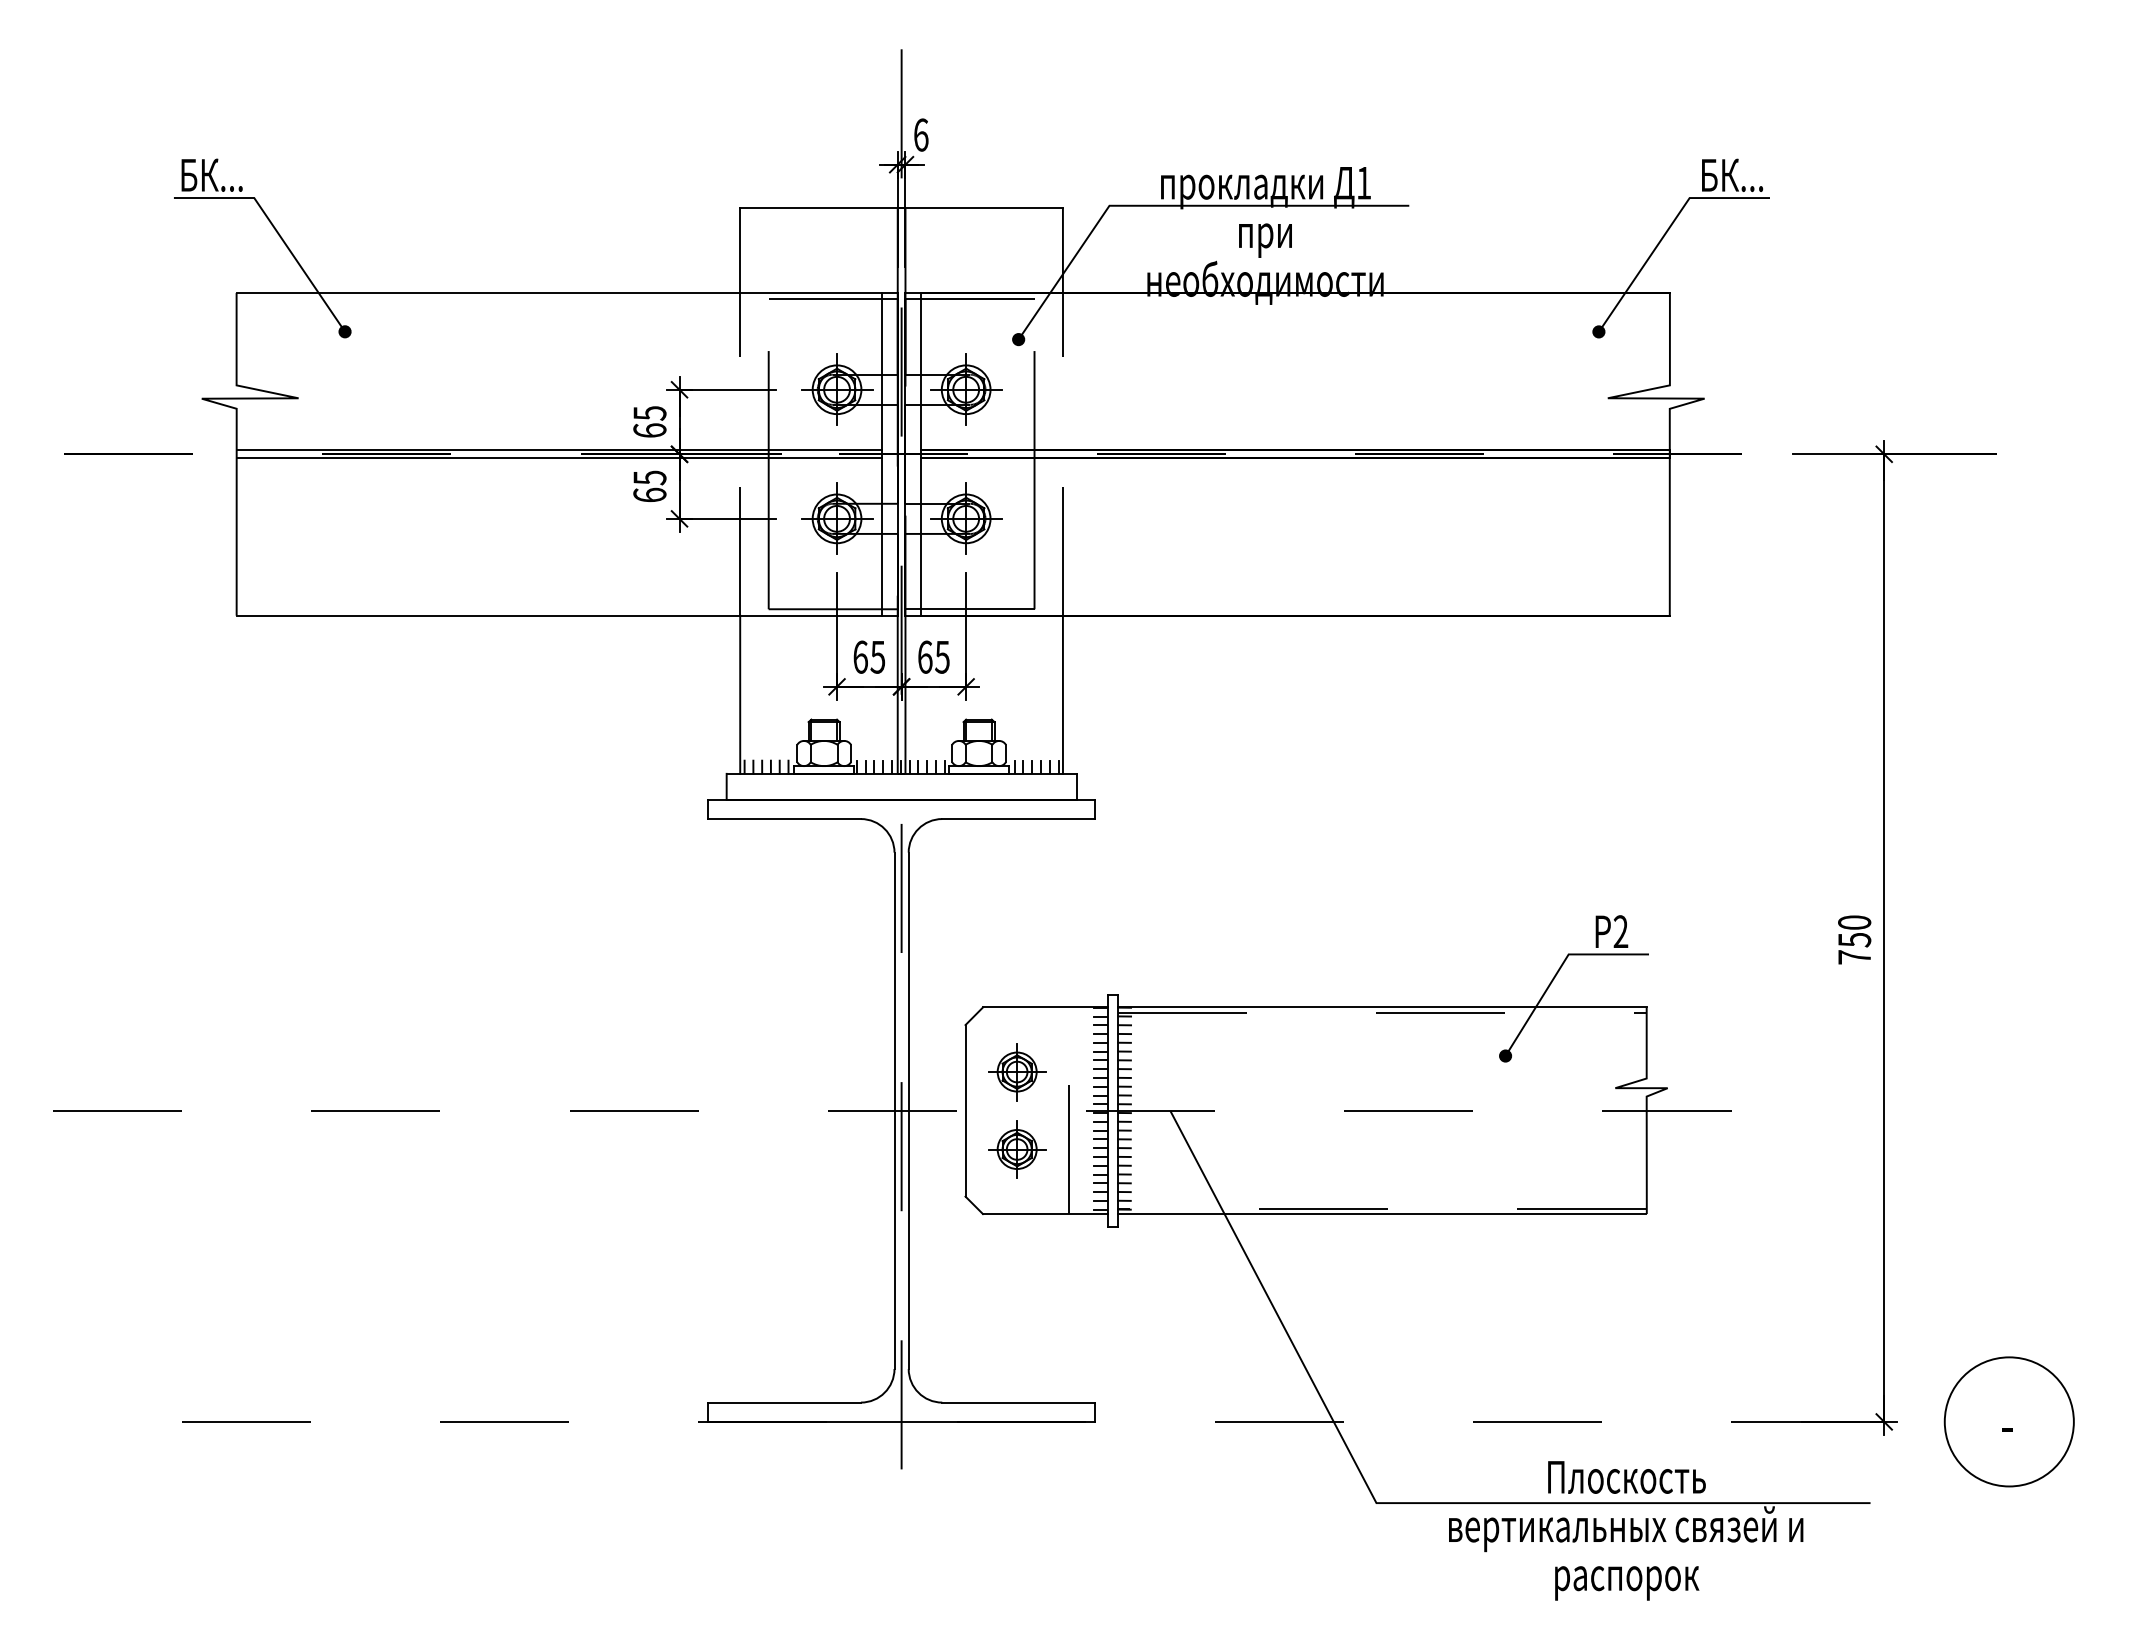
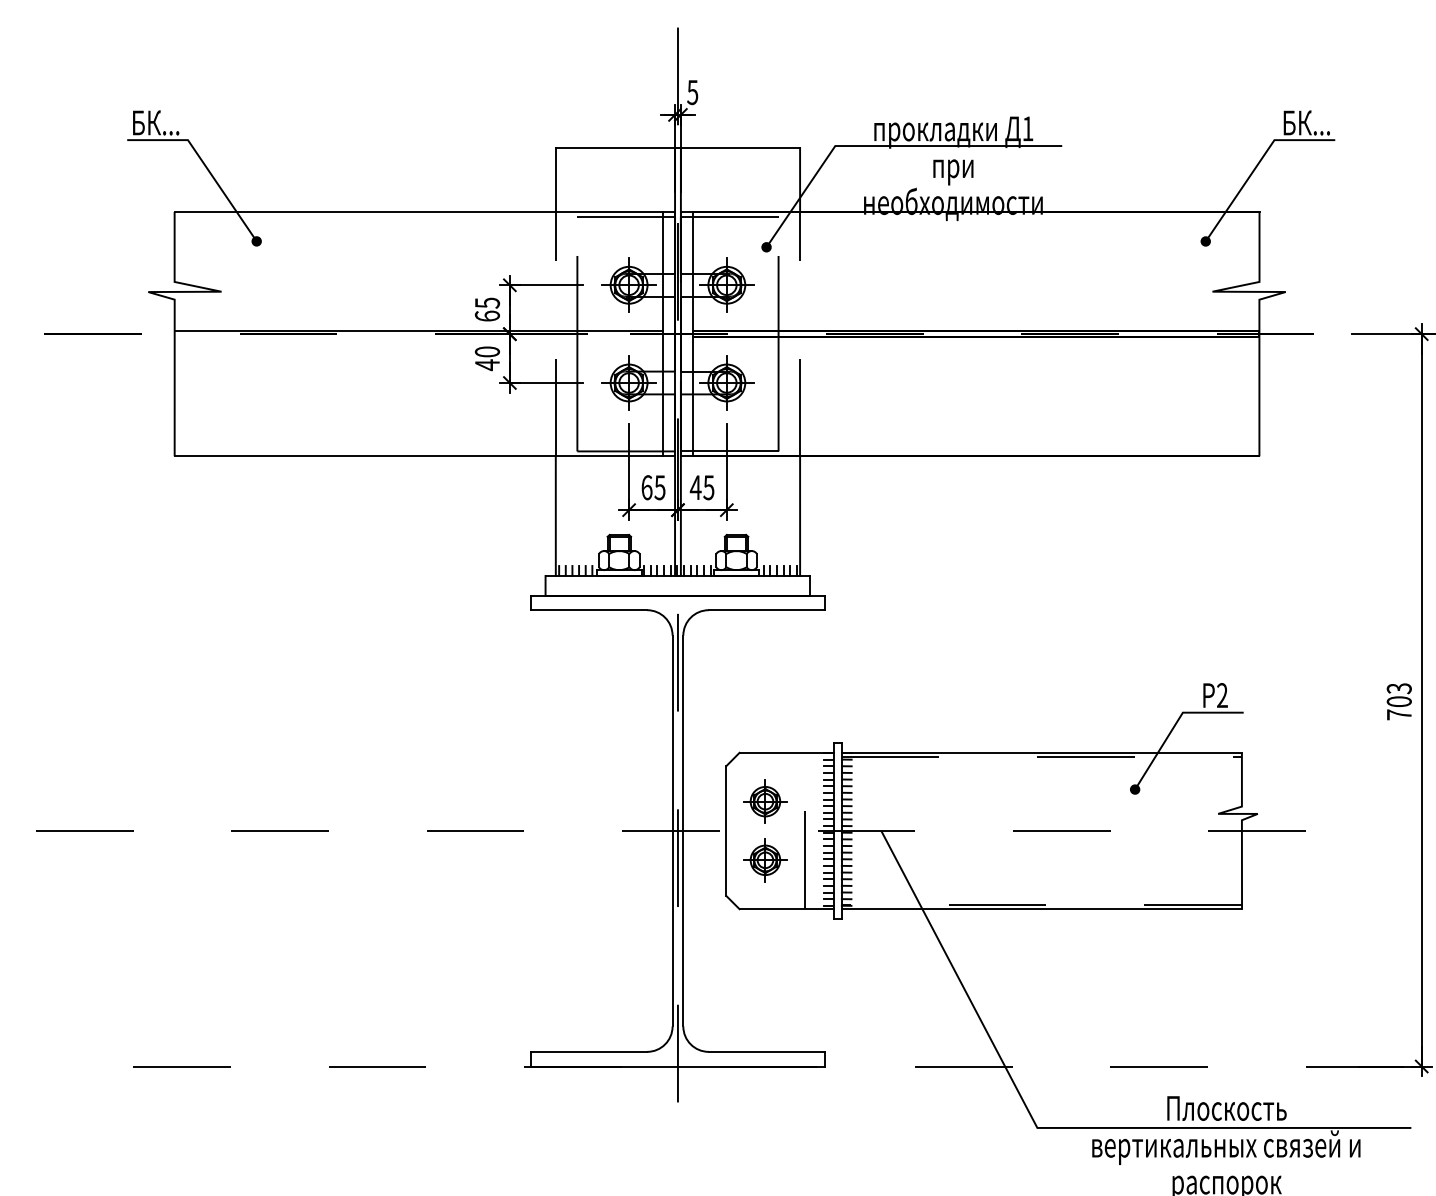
text: (920, 134) -> (692, 92), 6 -> 5
line: (559, 458) -> (419, 337), removed
text: (649, 486) -> (487, 358), 65 -> 40
text: (924, 656) -> (695, 487), 65 -> 45
text: (1854, 931) -> (1399, 695), 750 -> 703

